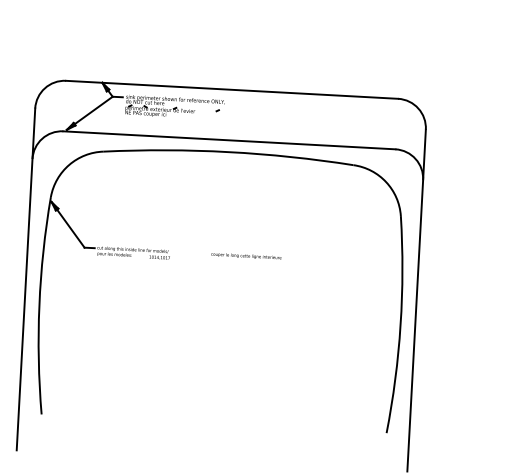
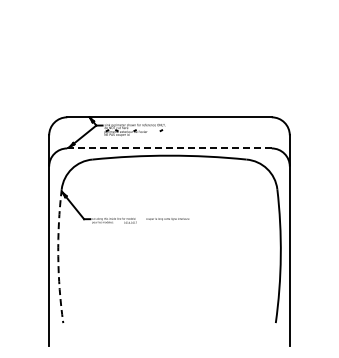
line: (231, 140) -> (170, 148), solid -> dashed
text: (245, 256) -> (167, 219), moved
arc: (39, 305) -> (58, 256), solid -> dashed

